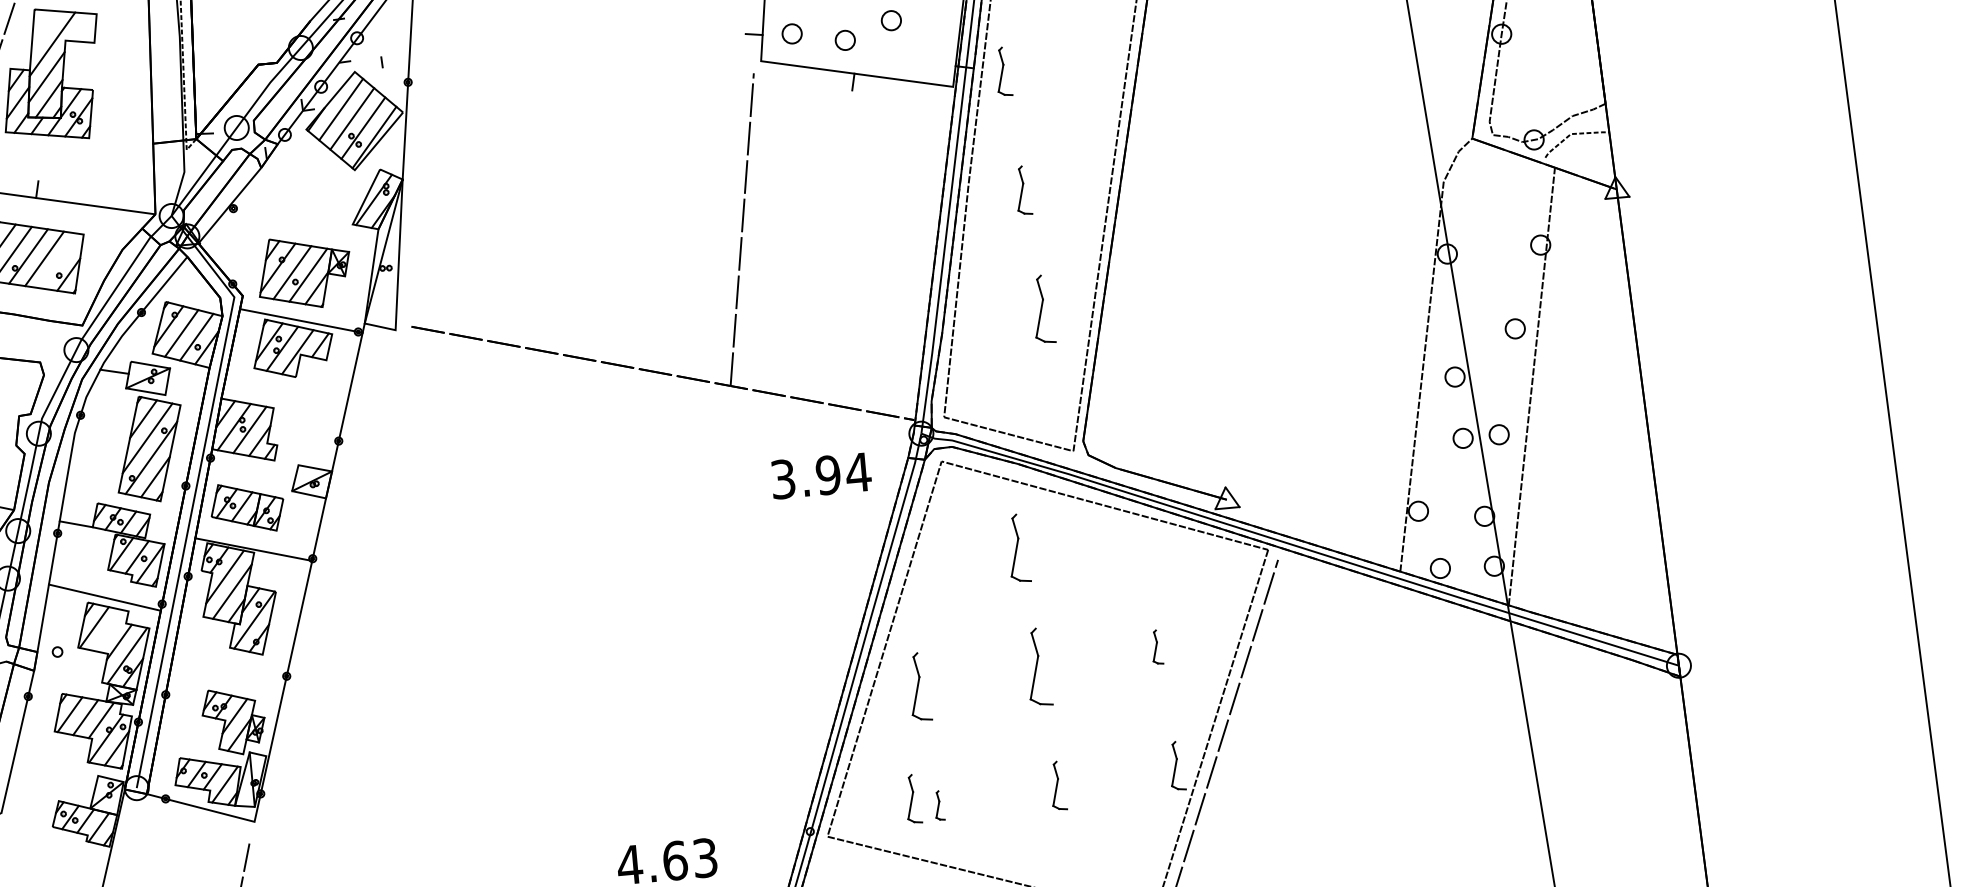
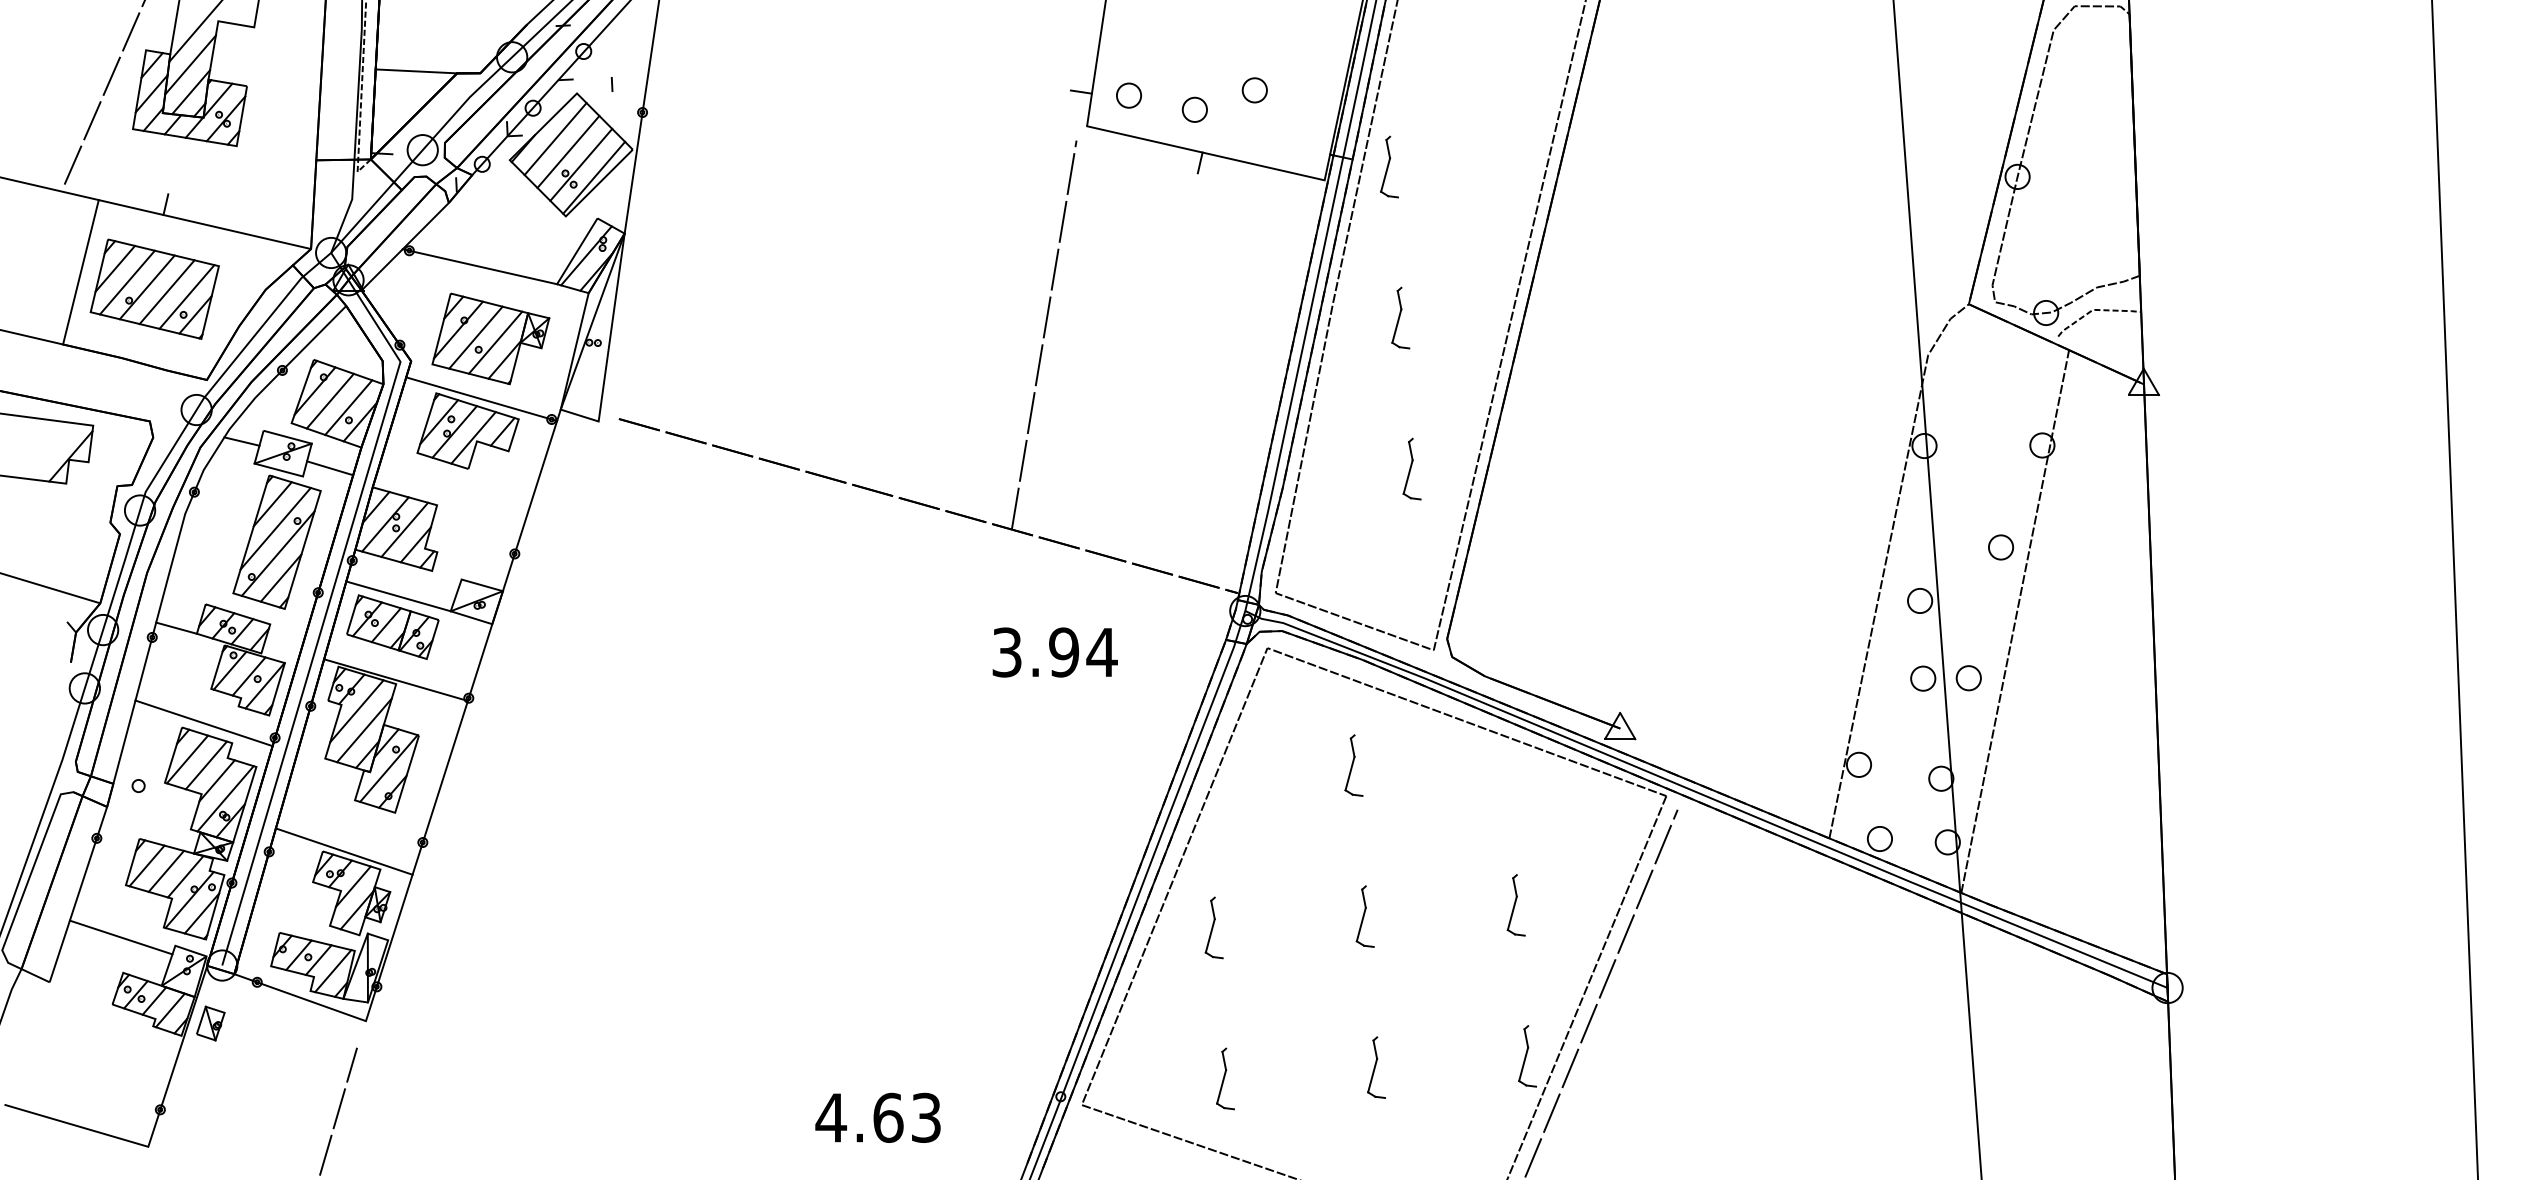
line: (226, 66) -> (416, 71), added
line: (290, 216) -> (479, 266), added
line: (60, 260) -> (186, 296), added
part: (1042, 308) -> (1411, 468), size x0.71
line: (186, 386) -> (330, 468), added
text: (820, 475) -> (1054, 652), moved
line: (249, 483) -> (398, 596), added
part: (1018, 548) -> (1353, 765), size x0.71
line: (109, 630) -> (205, 765), added
part: (1156, 647) -> (1515, 905), size x1.43
part: (1037, 667) -> (1364, 916), size x0.62
part: (919, 686) -> (1213, 927), size x0.71
line: (224, 689) -> (343, 851), added
line: (54, 773) -> (120, 937), added
part: (913, 798) -> (1193, 1067), removed
part: (939, 805) -> (1225, 1078), size x1.67
part: (131, 834) -> (210, 1023), added

